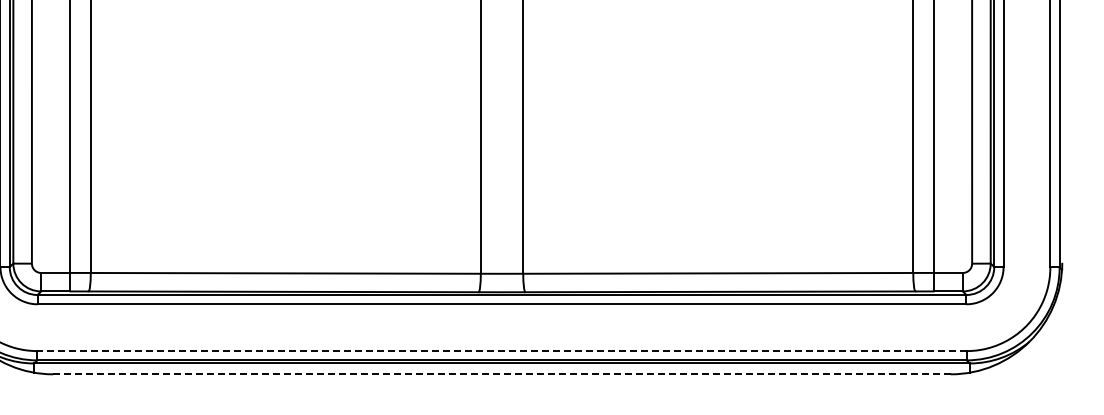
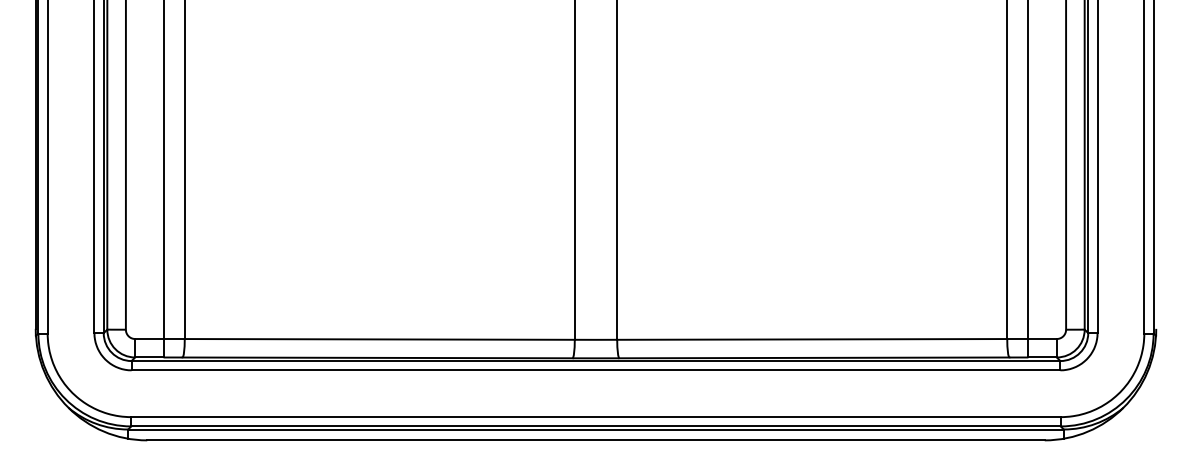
line: (502, 351) -> (596, 417), dashed -> solid
line: (501, 374) -> (595, 440), dashed -> solid

